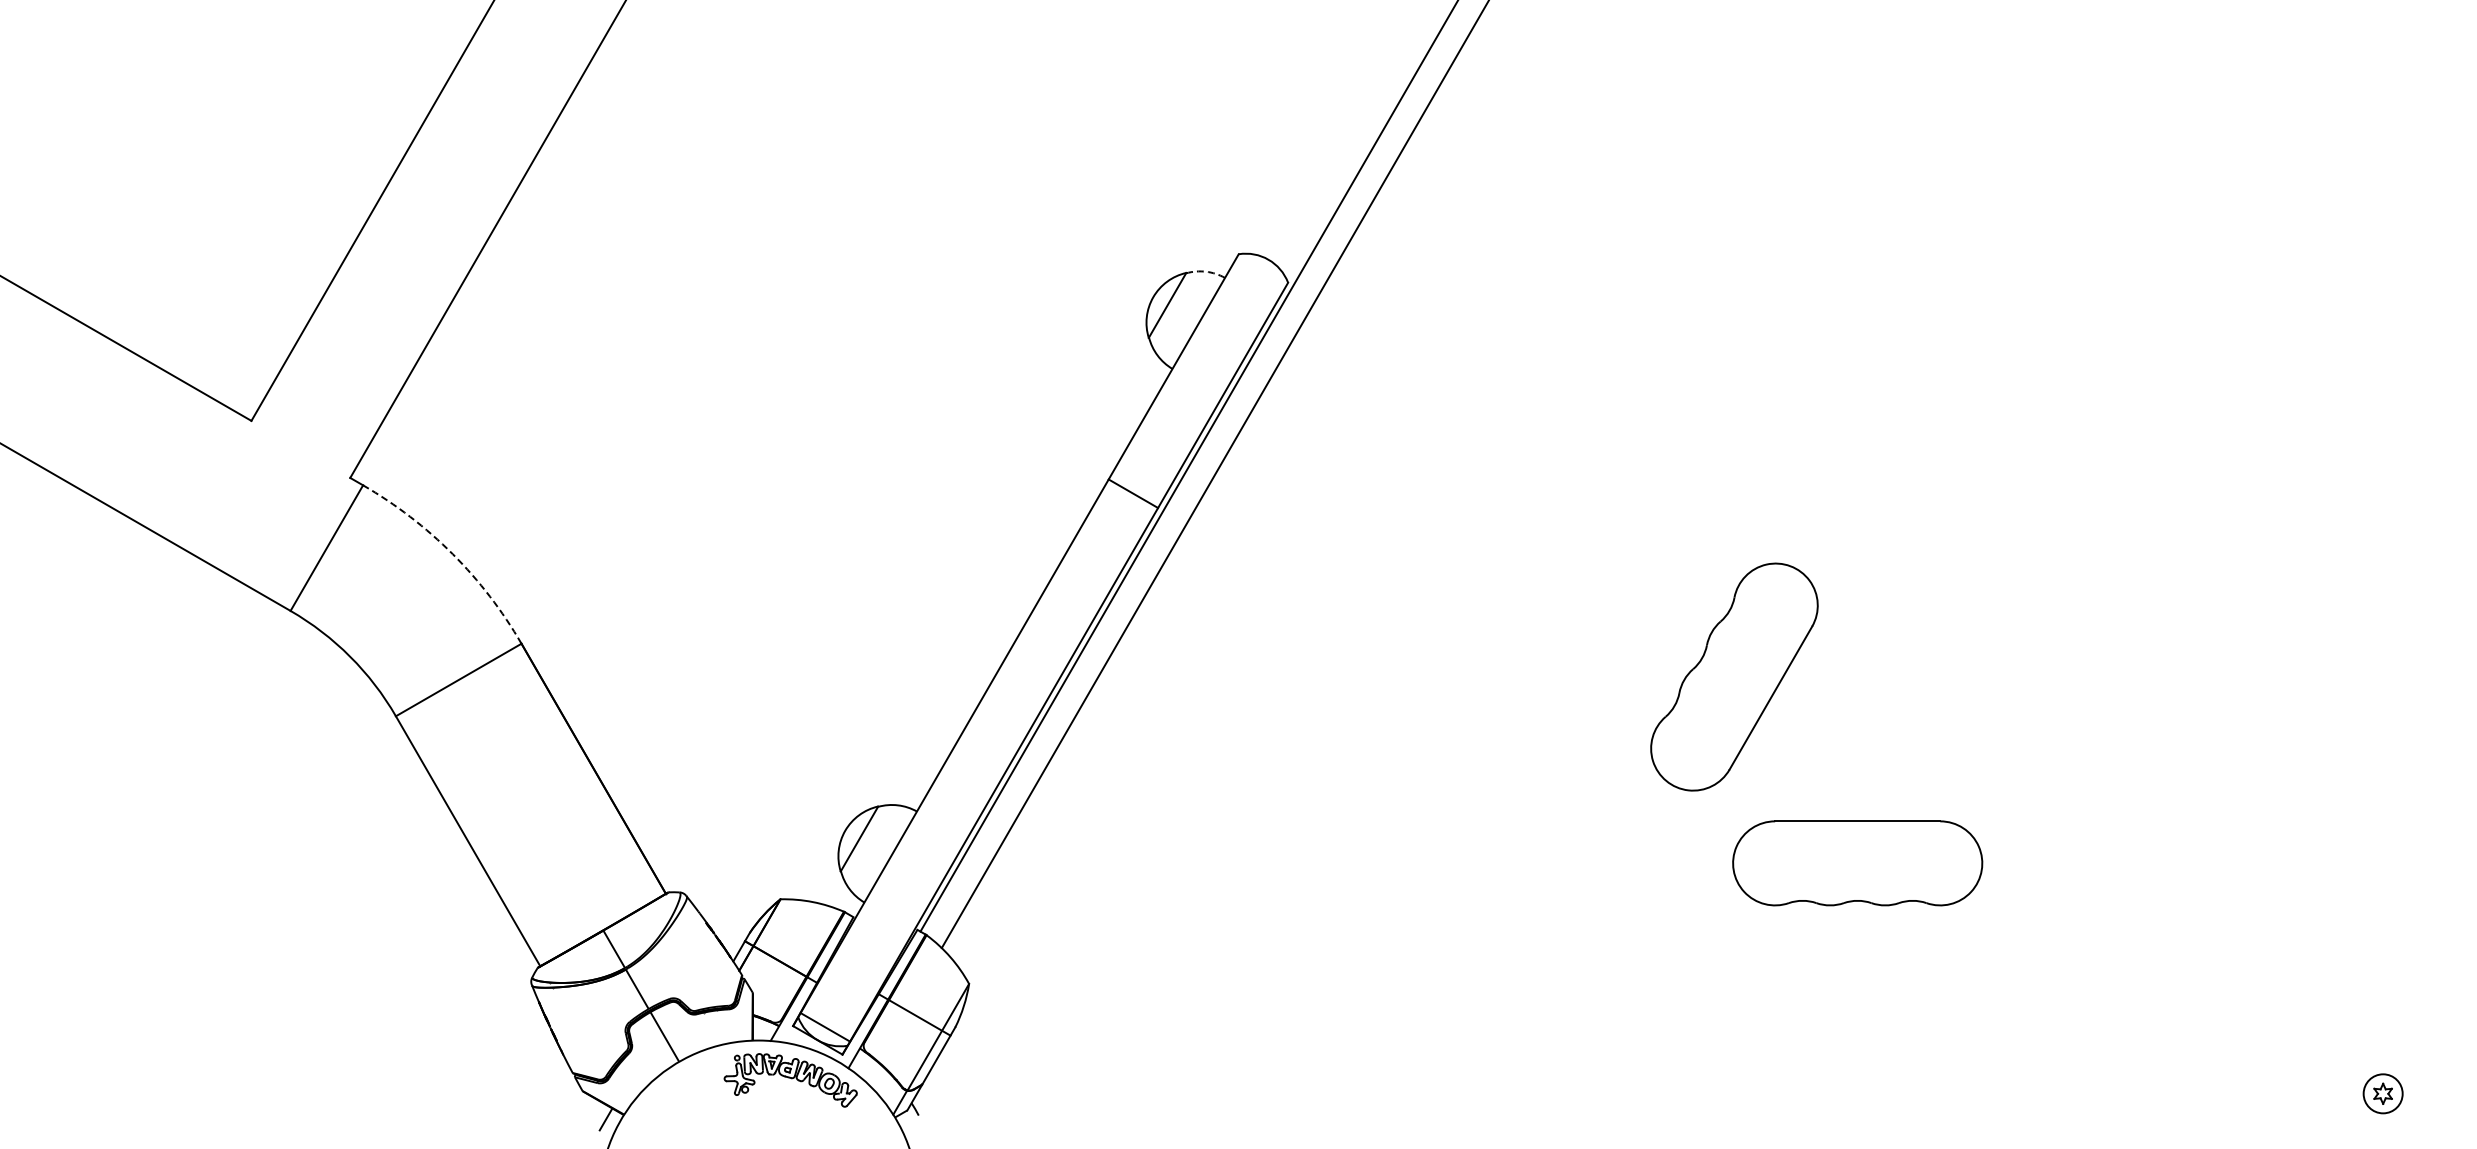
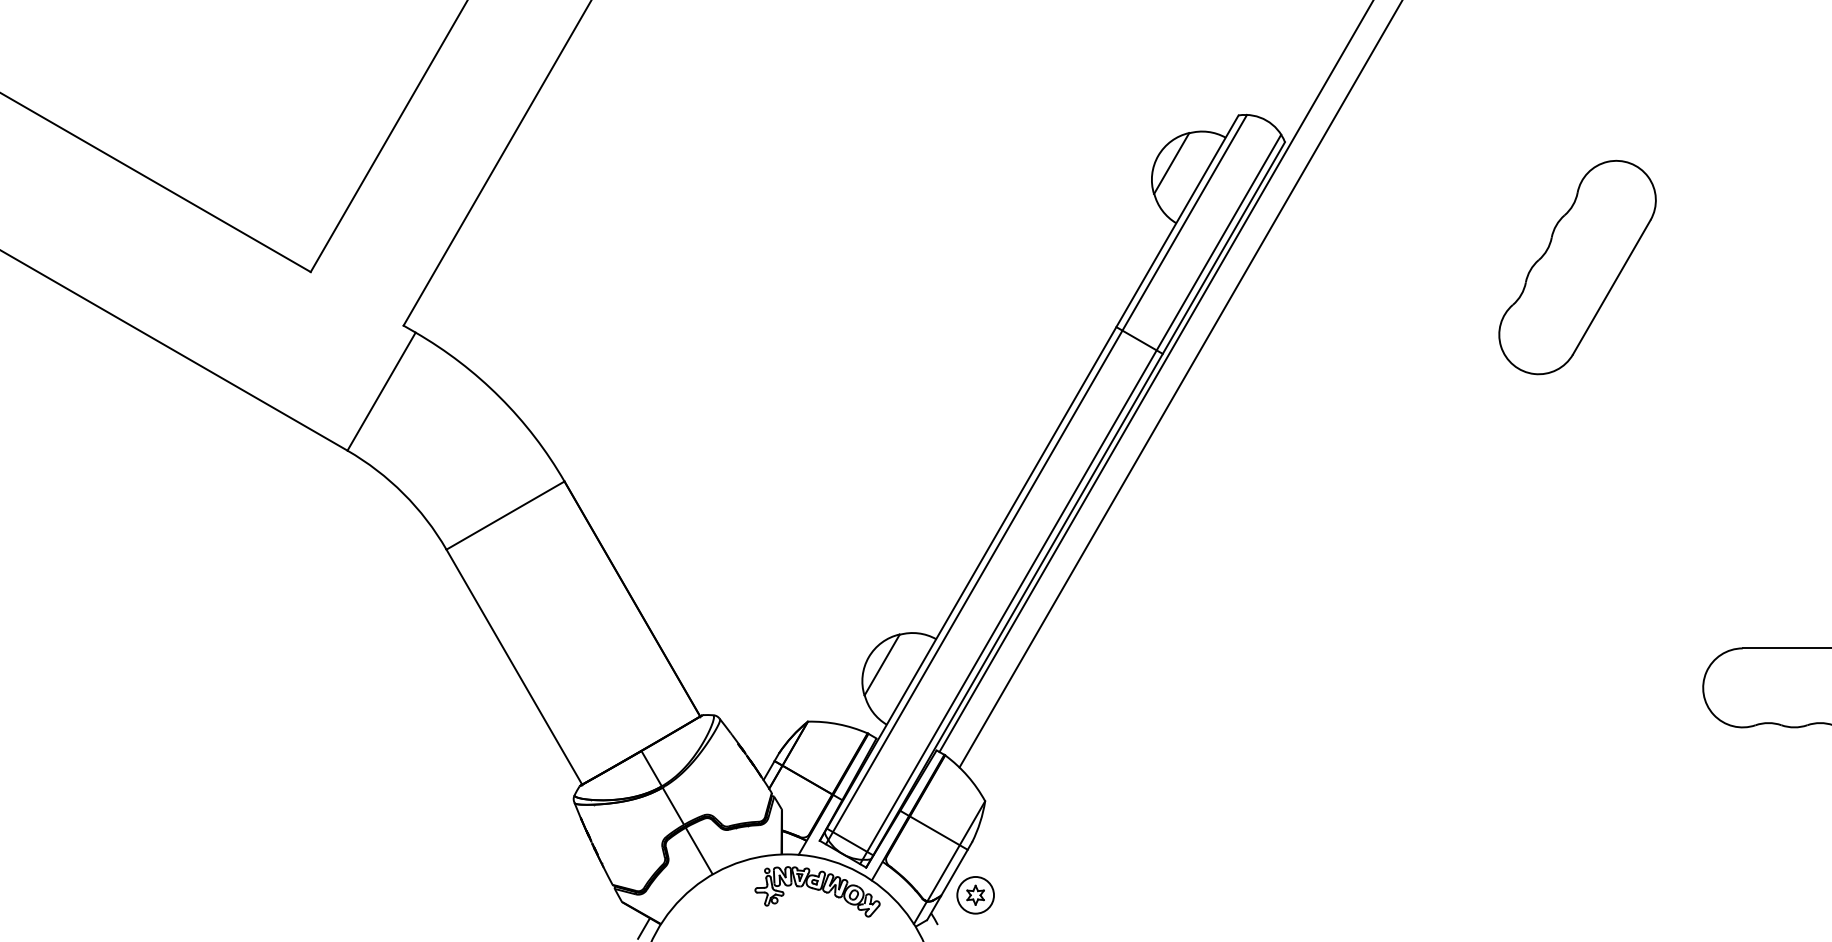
arc: (1206, 271) -> (1208, 131), dashed -> solid
arc: (452, 554) -> (499, 397), dashed -> solid
line: (1023, 641) -> (1036, 479), added
line: (1060, 662) -> (1071, 499), added
part: (1734, 676) -> (1577, 266), moved
part: (958, 1083) -> (975, 894), added

